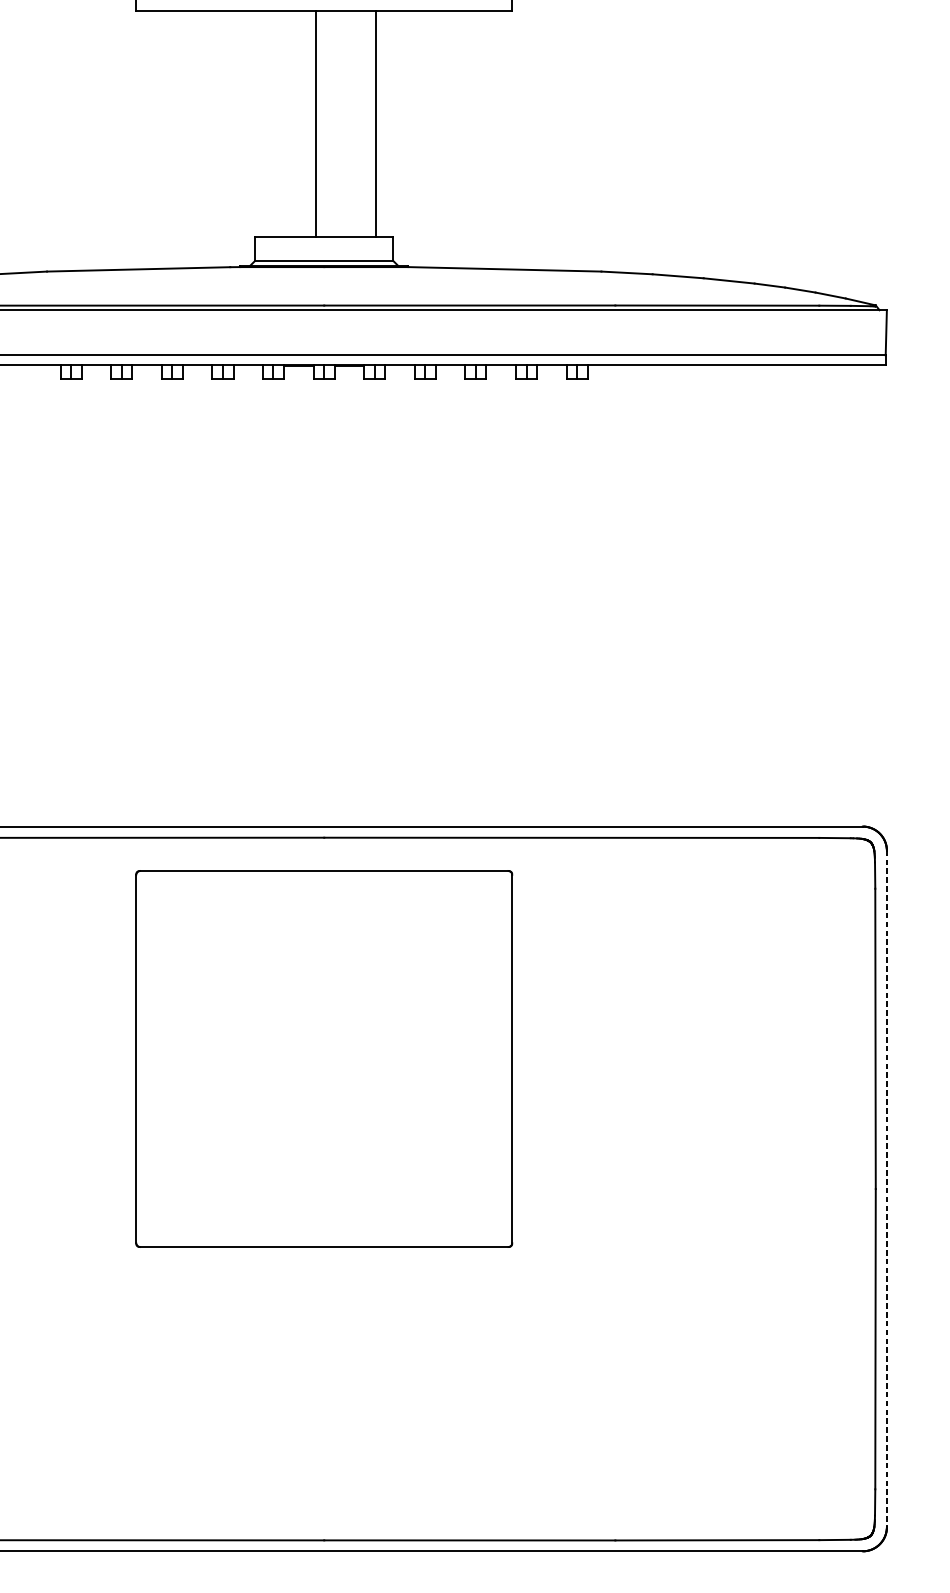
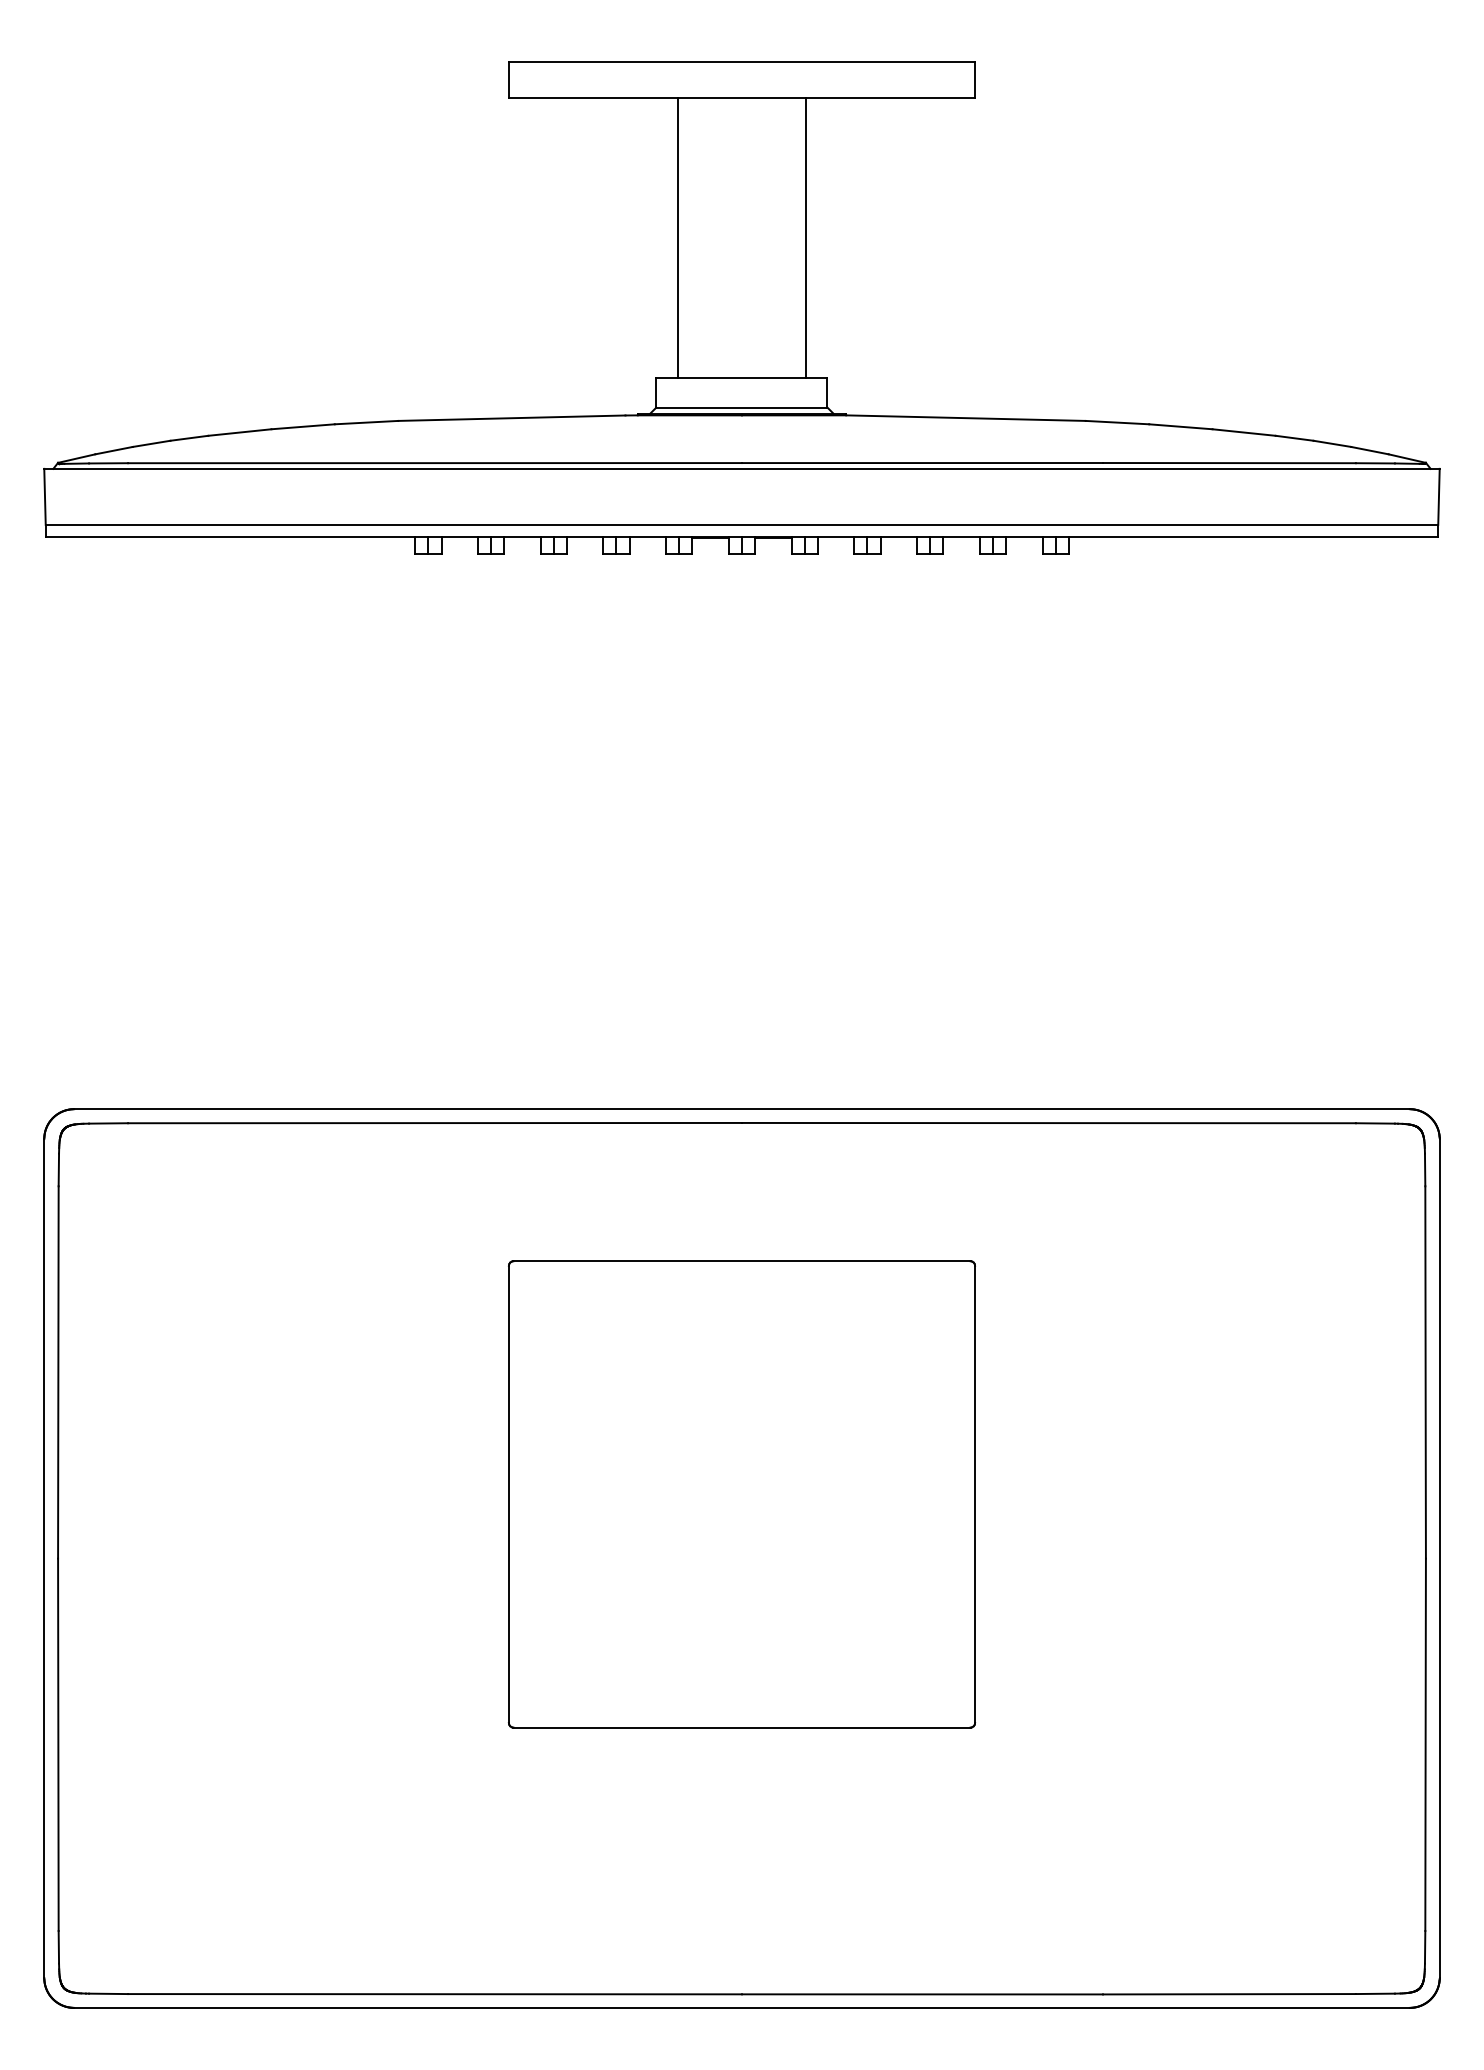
line: (316, 124) -> (678, 238), moved
part: (323, 1059) -> (741, 1494), moved
line: (886, 1189) -> (1439, 1559), dashed -> solid

